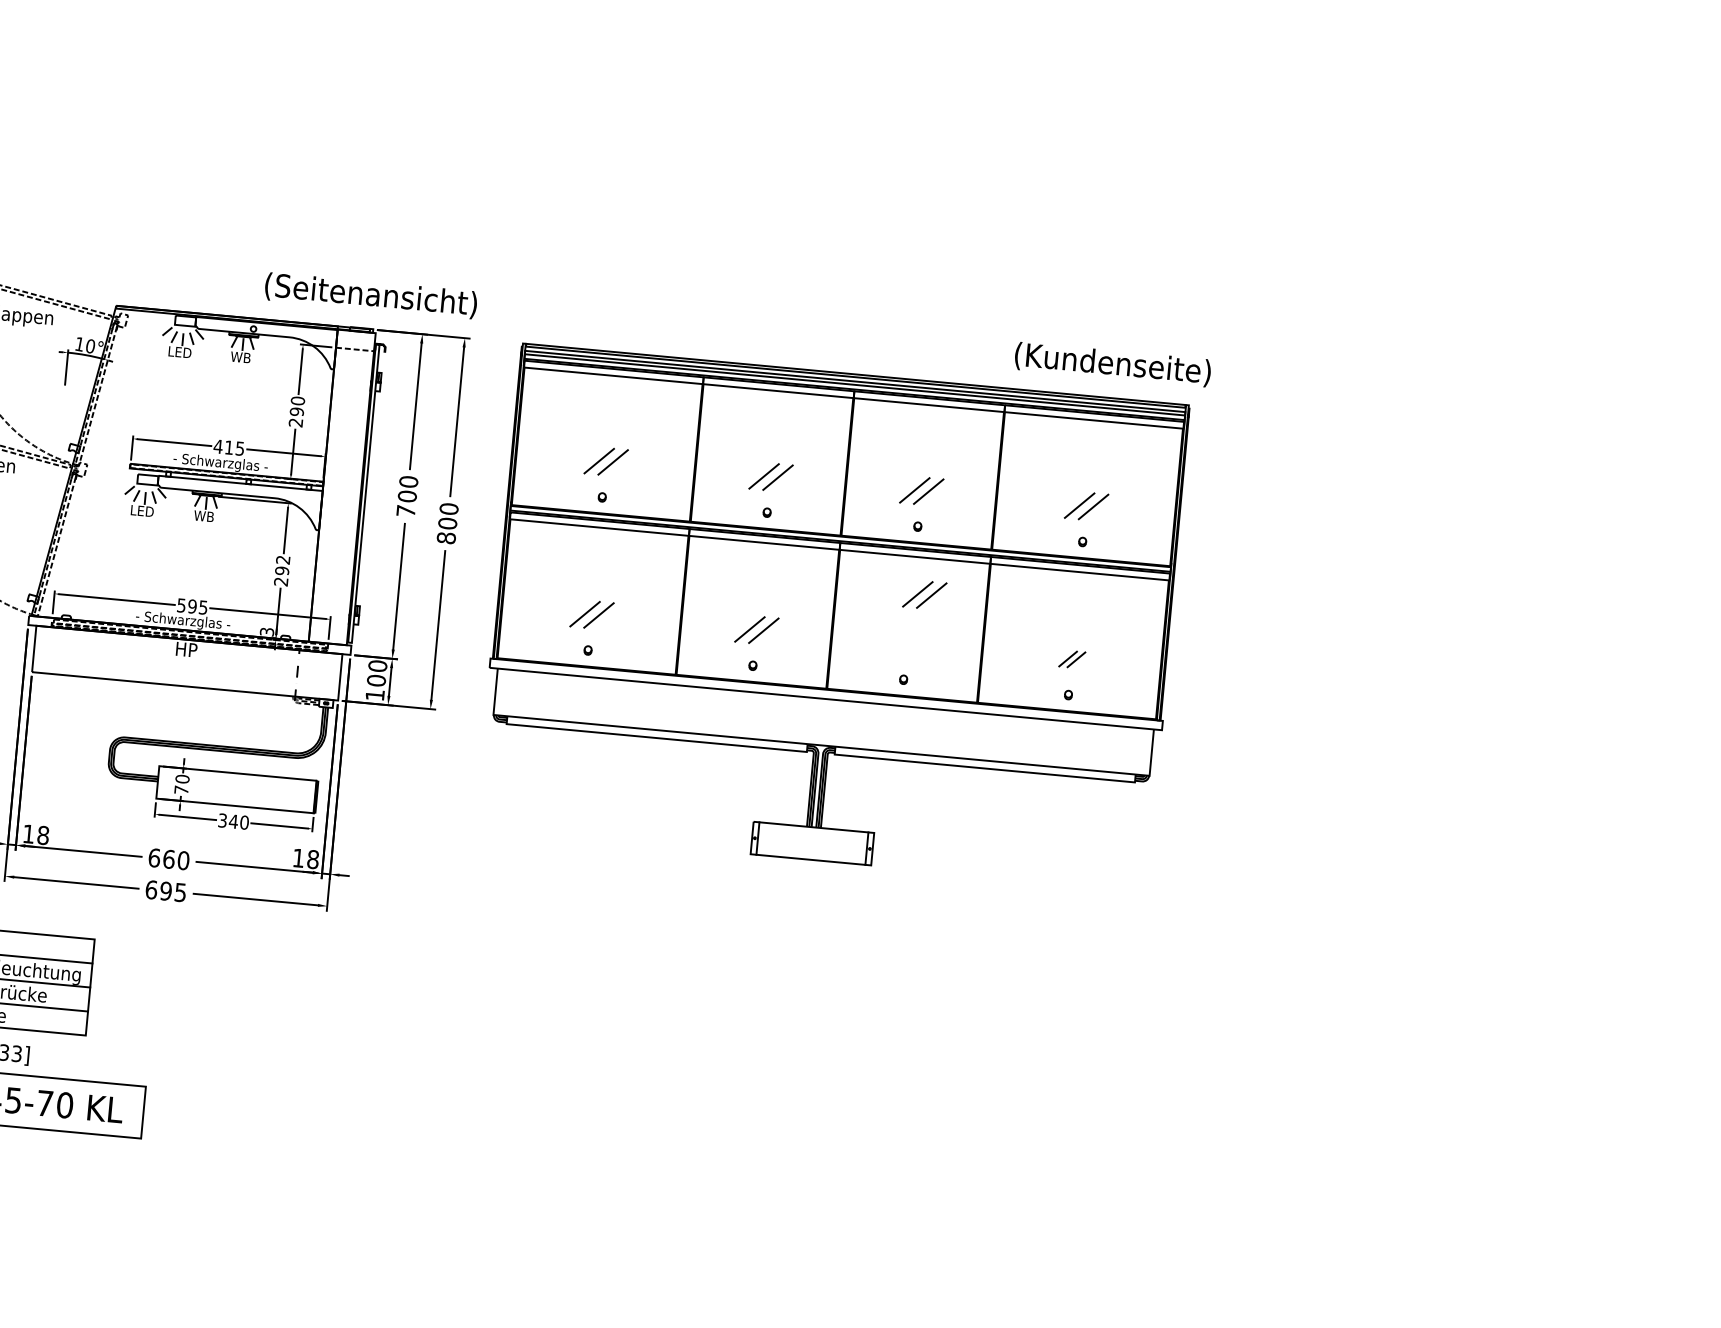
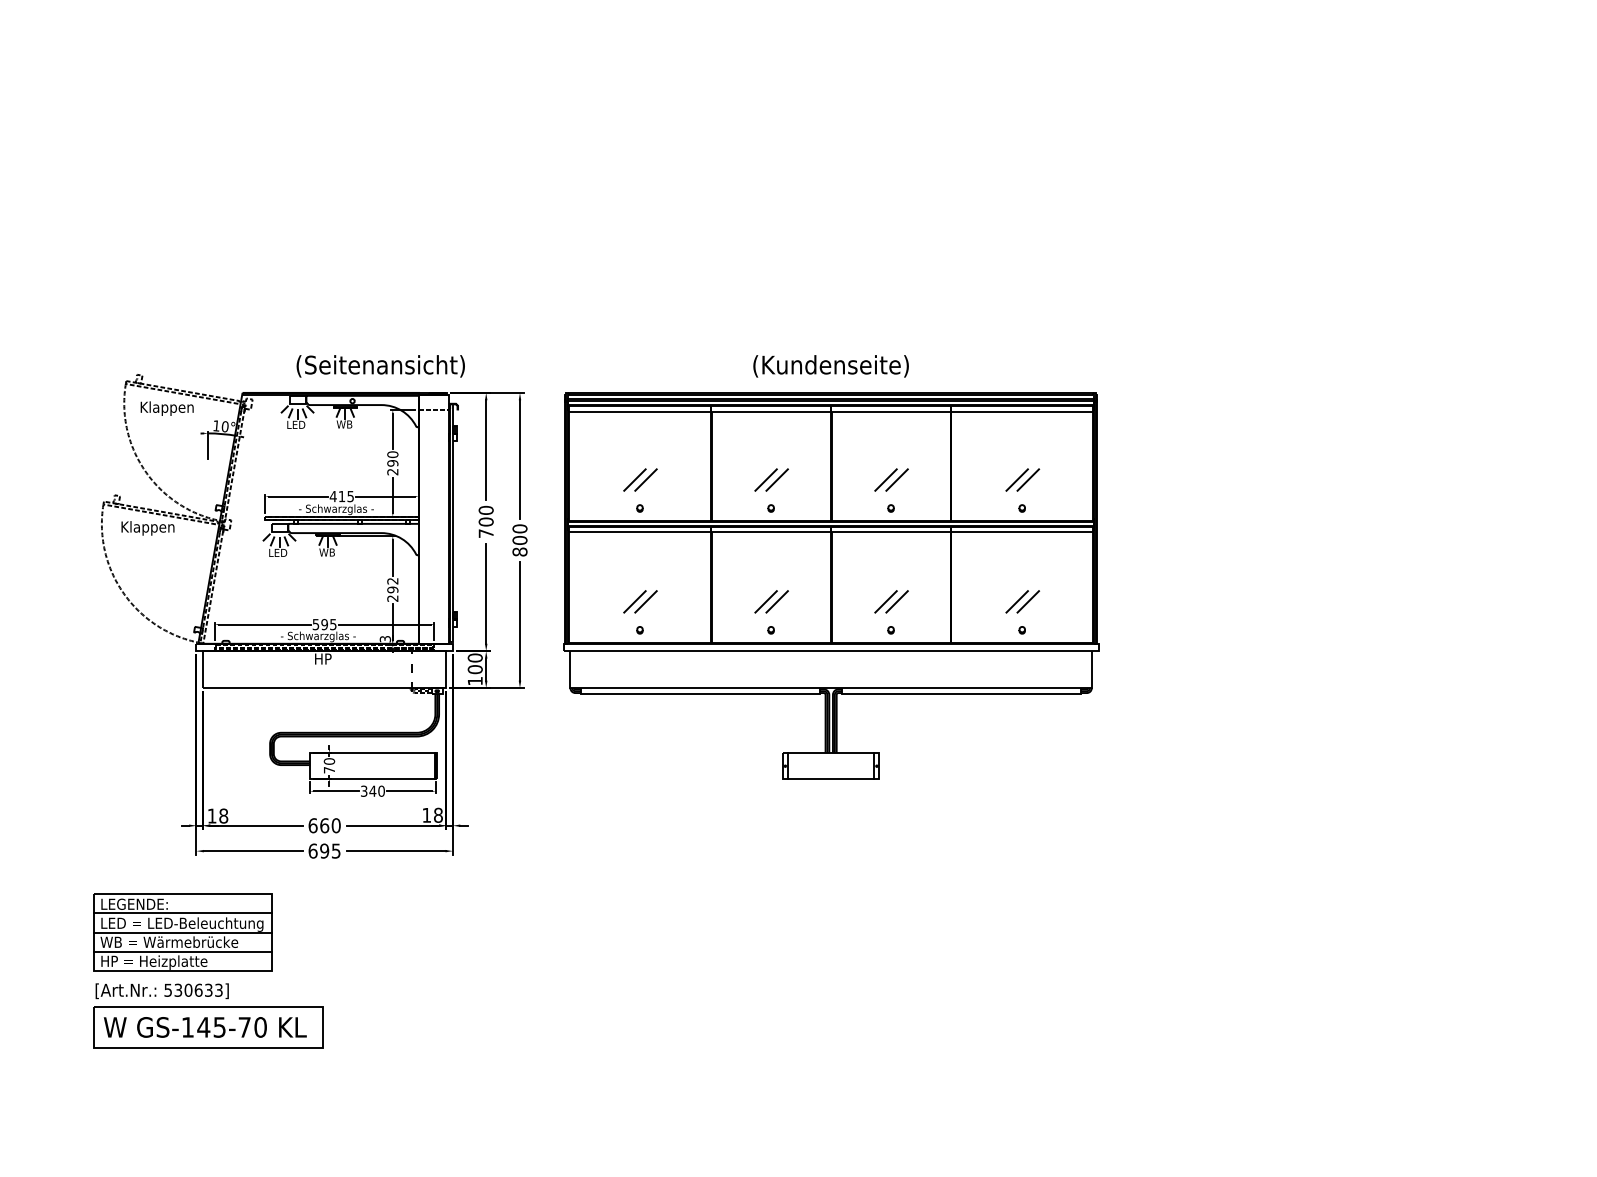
text: (370, 295) -> (380, 366), moved
text: (1112, 364) -> (830, 366), moved
part: (924, 594) -> (891, 601), moved
part: (1072, 658) -> (1022, 601), size x1.67

